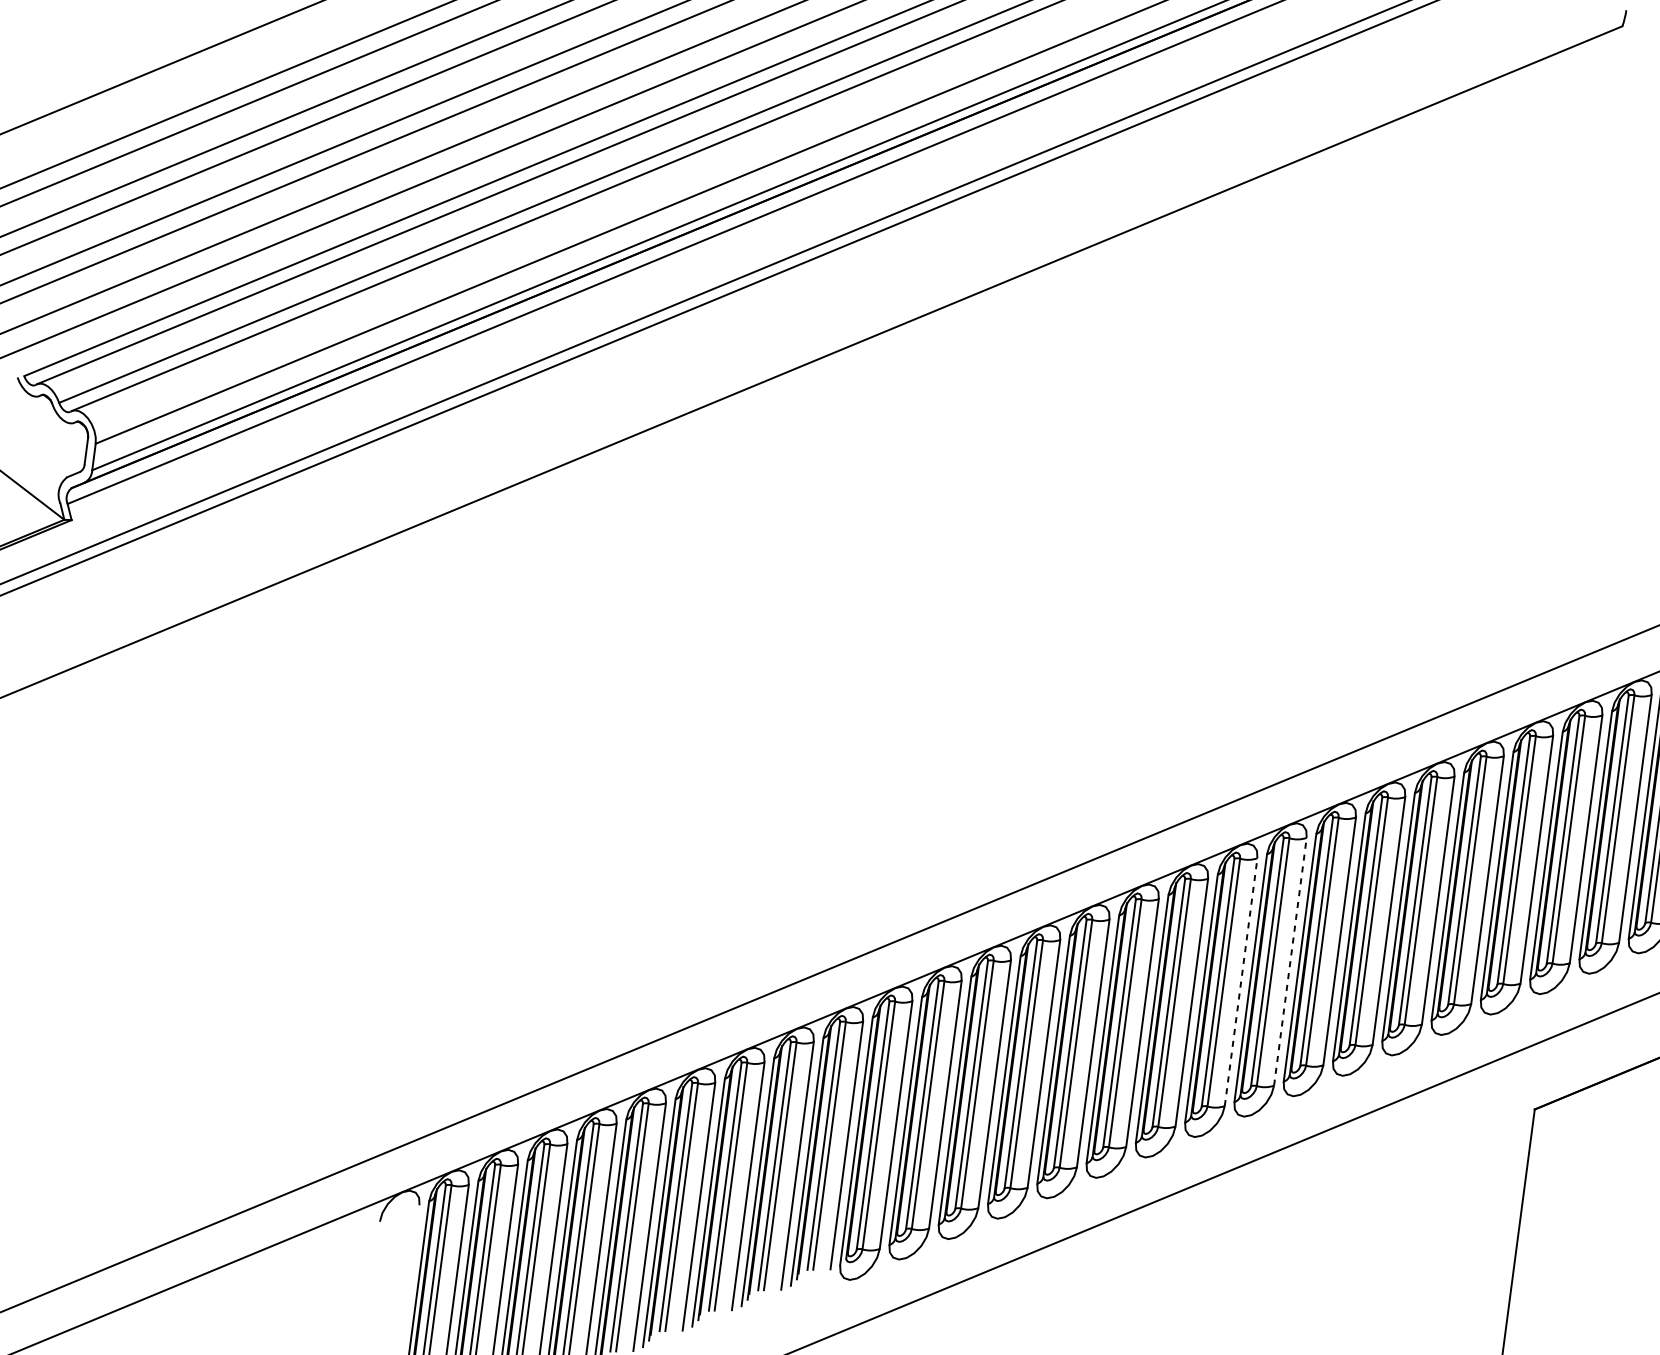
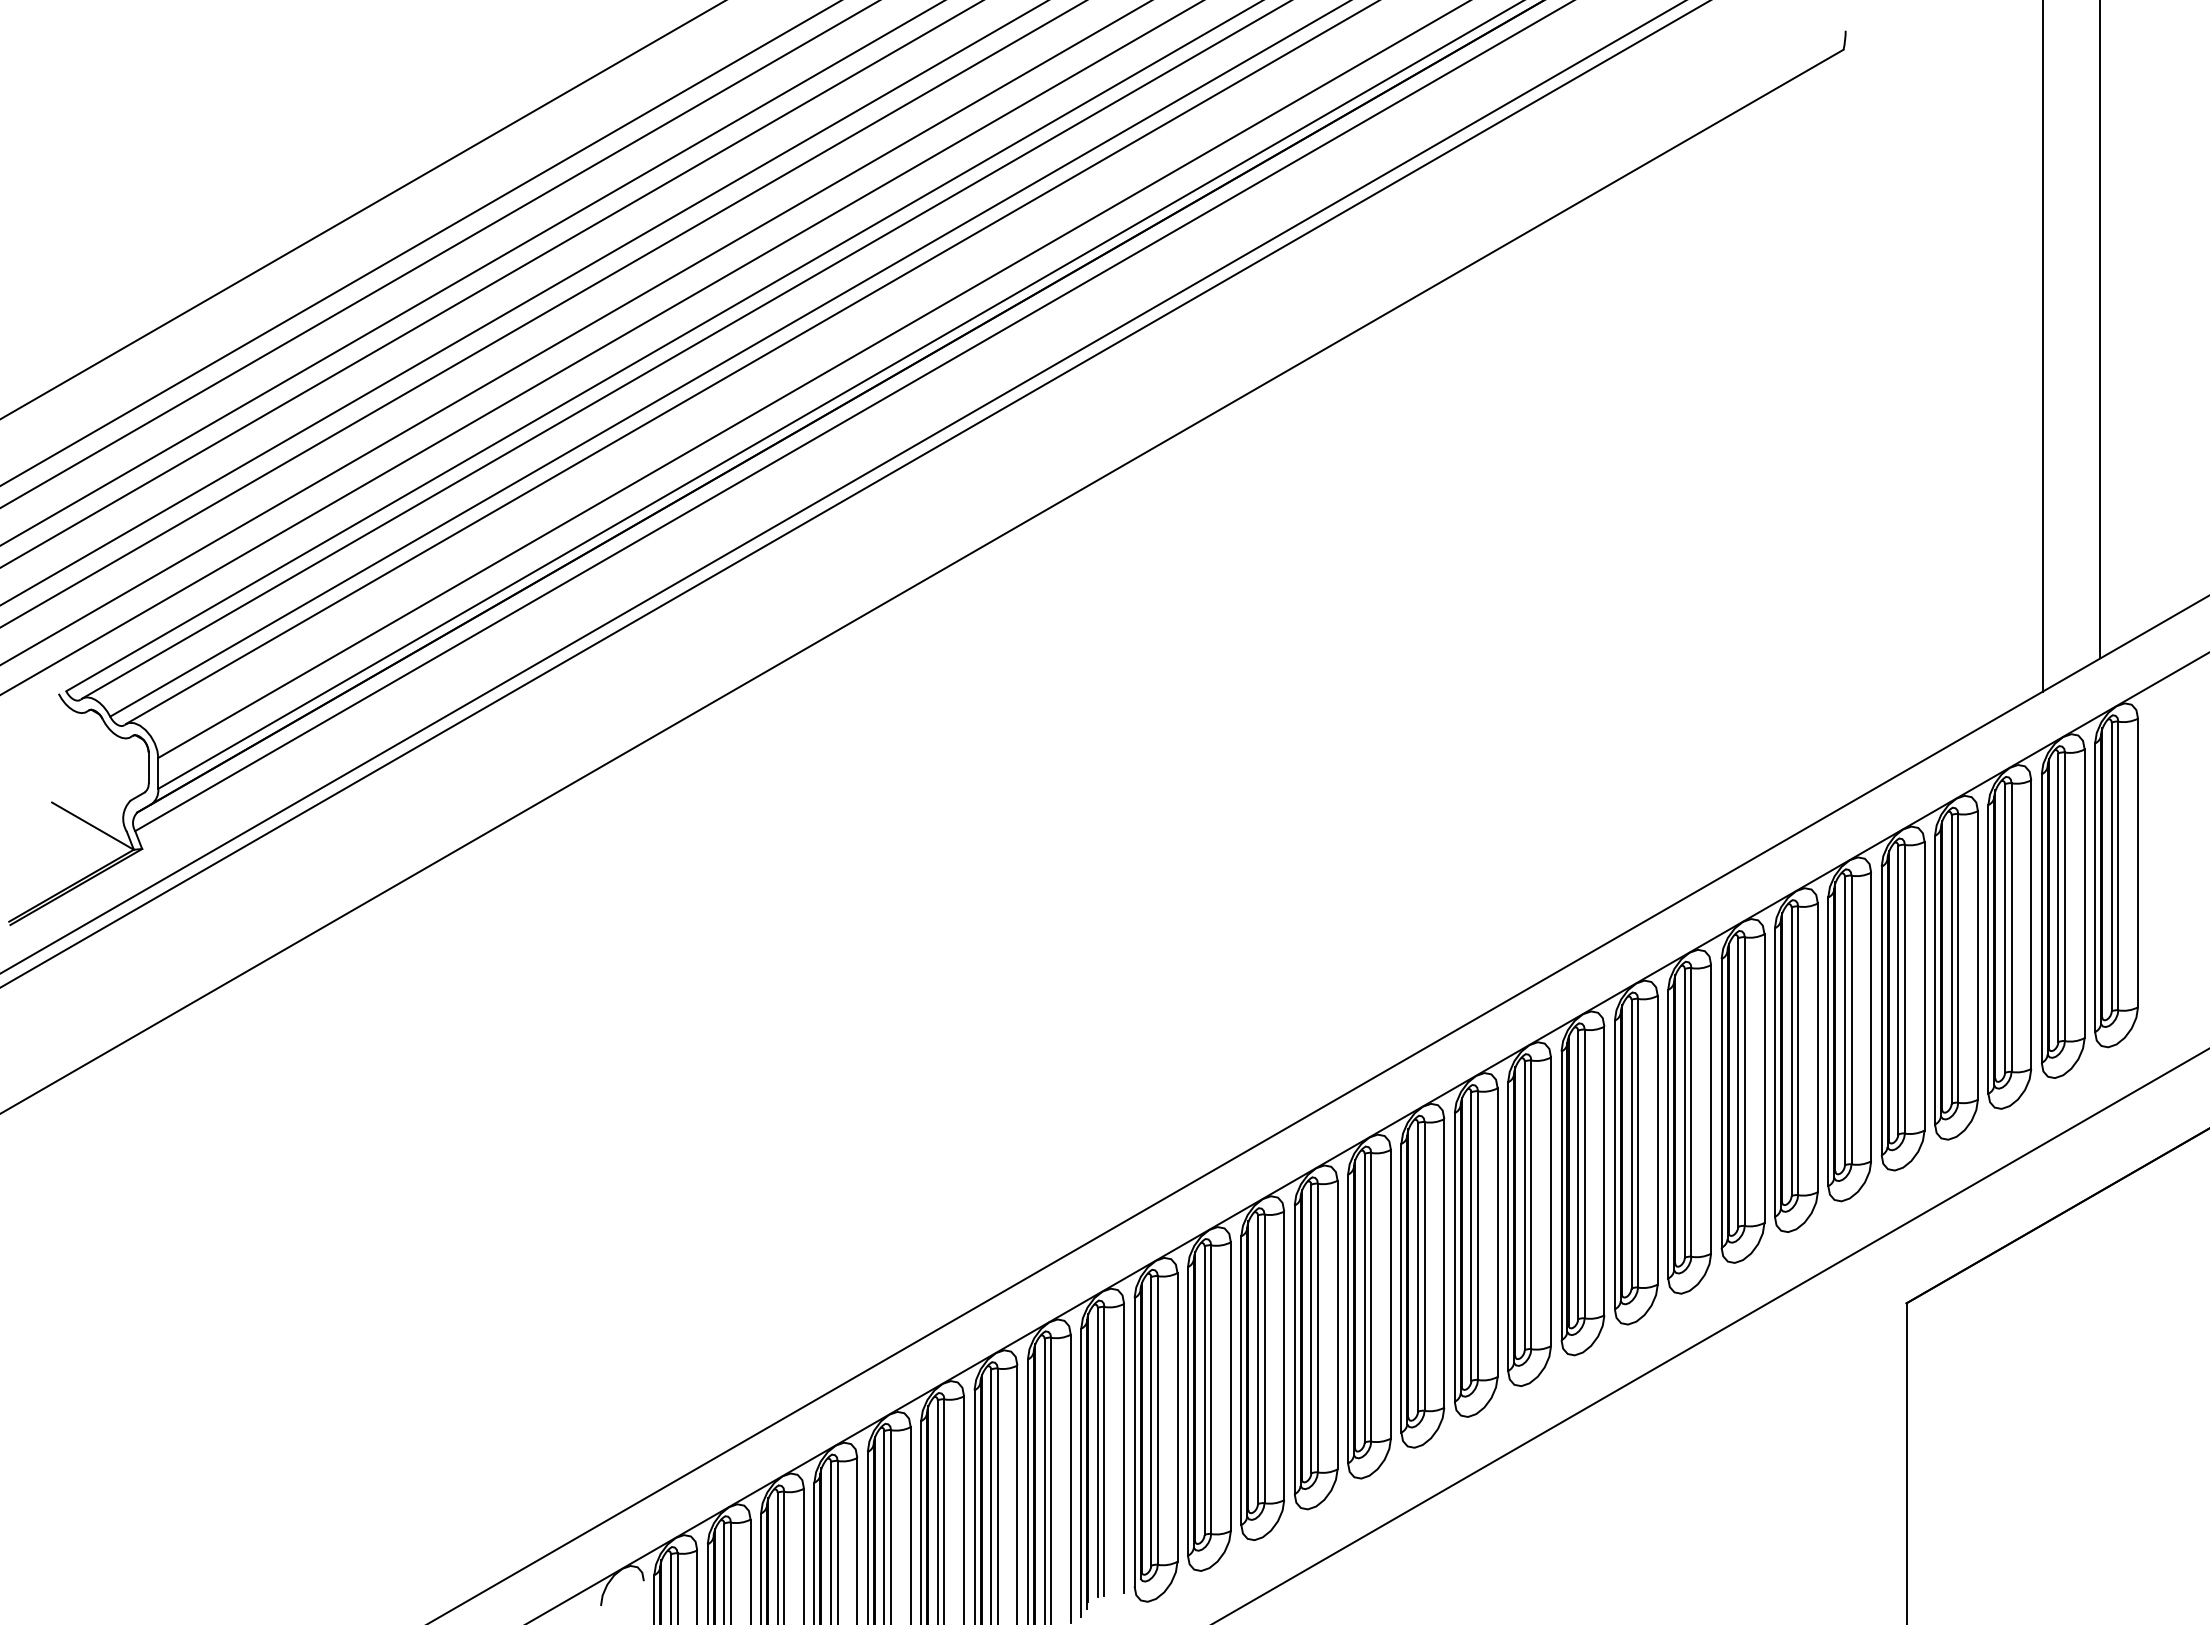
line: (1290, 961) -> (1604, 1170), dashed -> solid
line: (1241, 981) -> (1551, 1201), dashed -> solid

